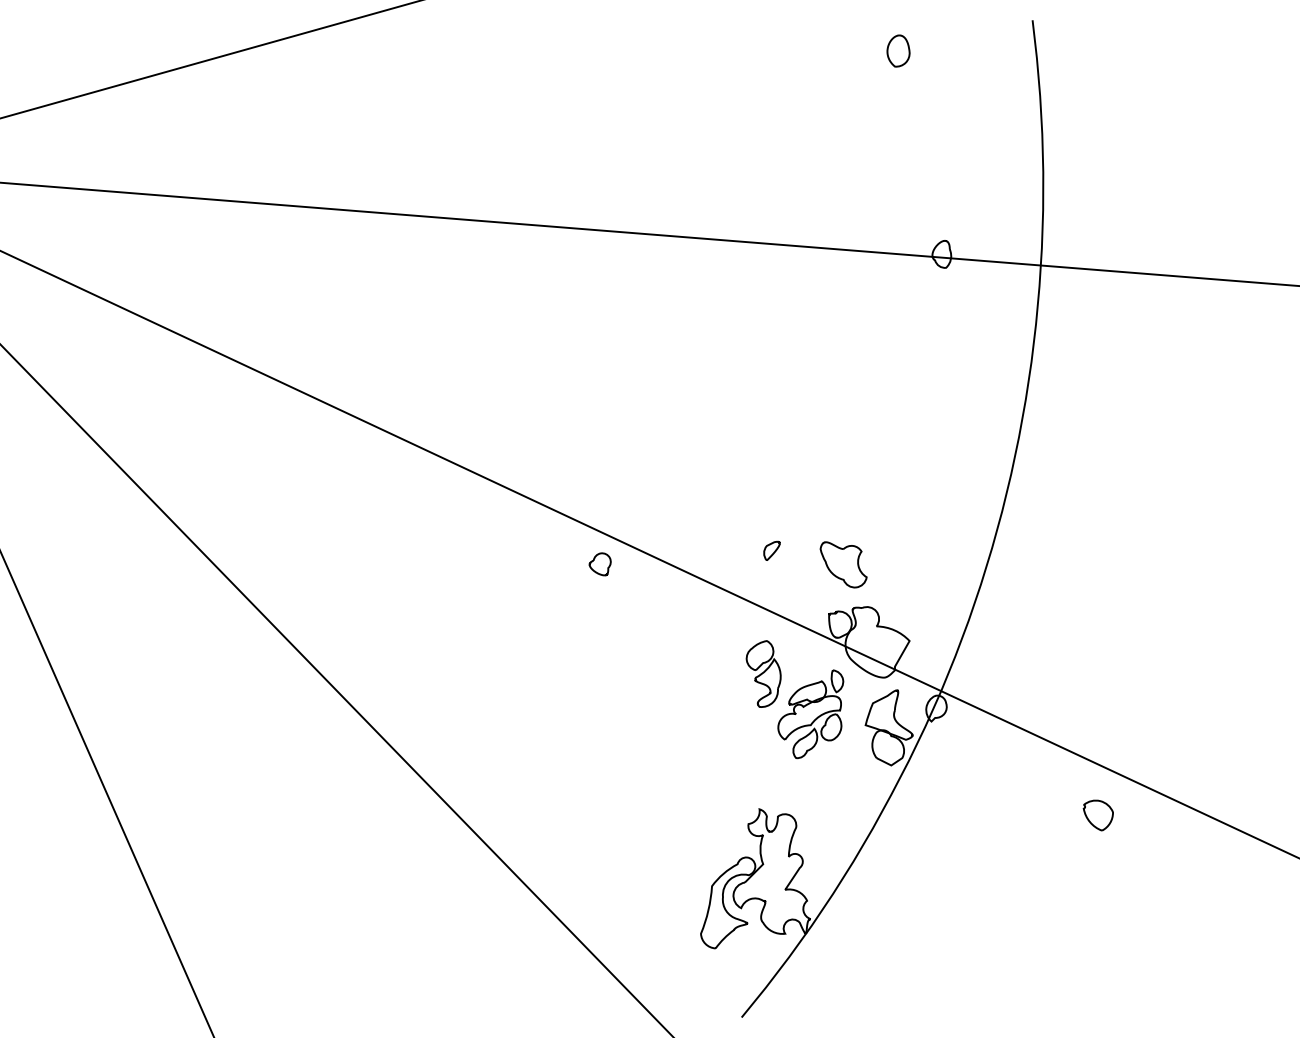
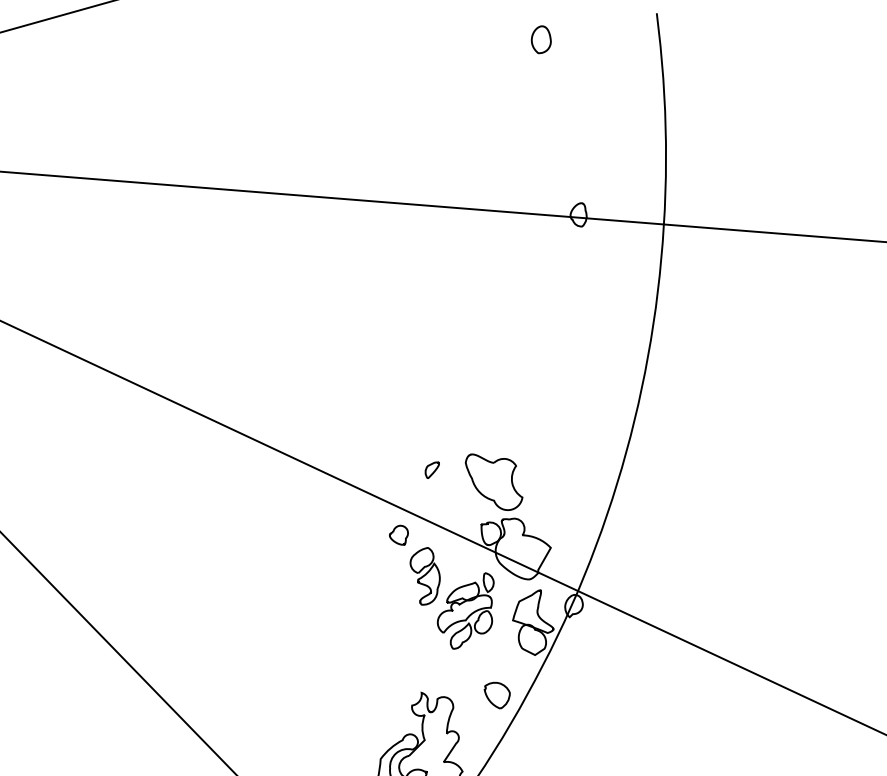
part: (599, 564) -> (398, 535), moved
part: (843, 564) -> (493, 481), size x1.43
part: (1097, 815) -> (496, 695), moved

